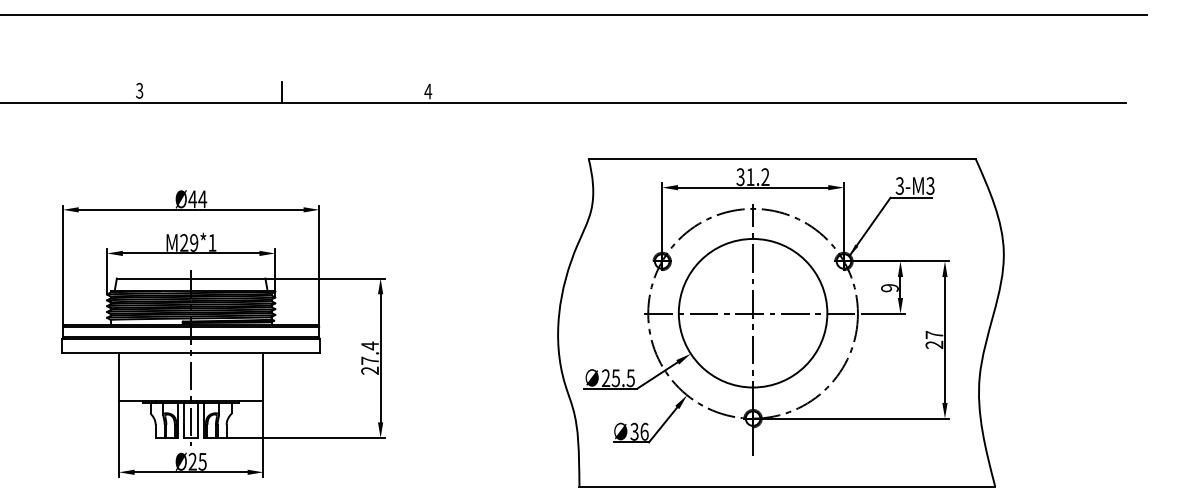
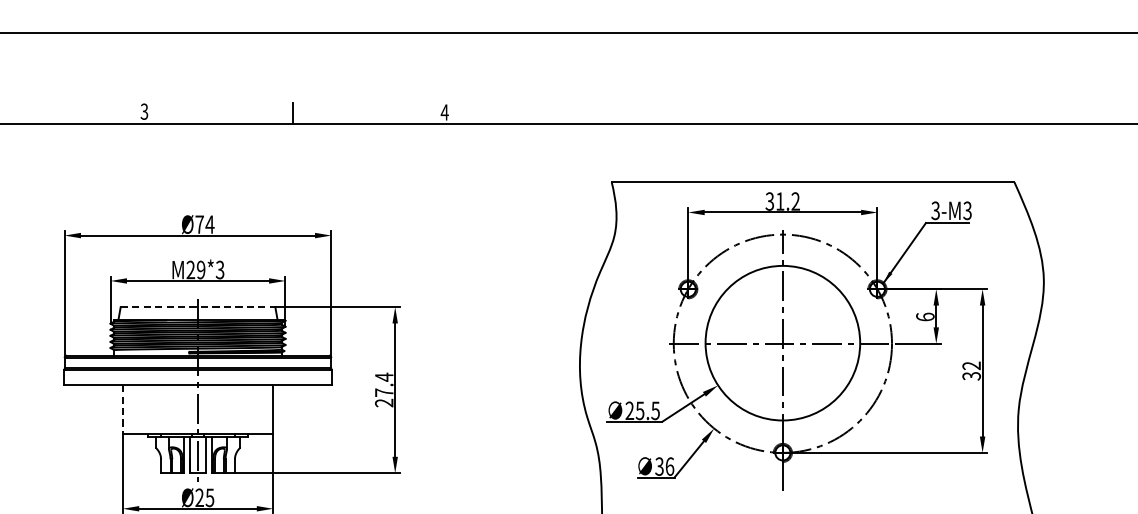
text: (192, 198) -> (199, 223), Ø44 -> Ø74
text: (212, 242) -> (220, 269), M29*1 -> M29*3
line: (191, 278) -> (198, 307), solid -> dashed
text: (889, 288) -> (924, 317), 9 -> 6
text: (934, 339) -> (971, 370), 27 -> 32
line: (118, 377) -> (122, 410), solid -> dashed

